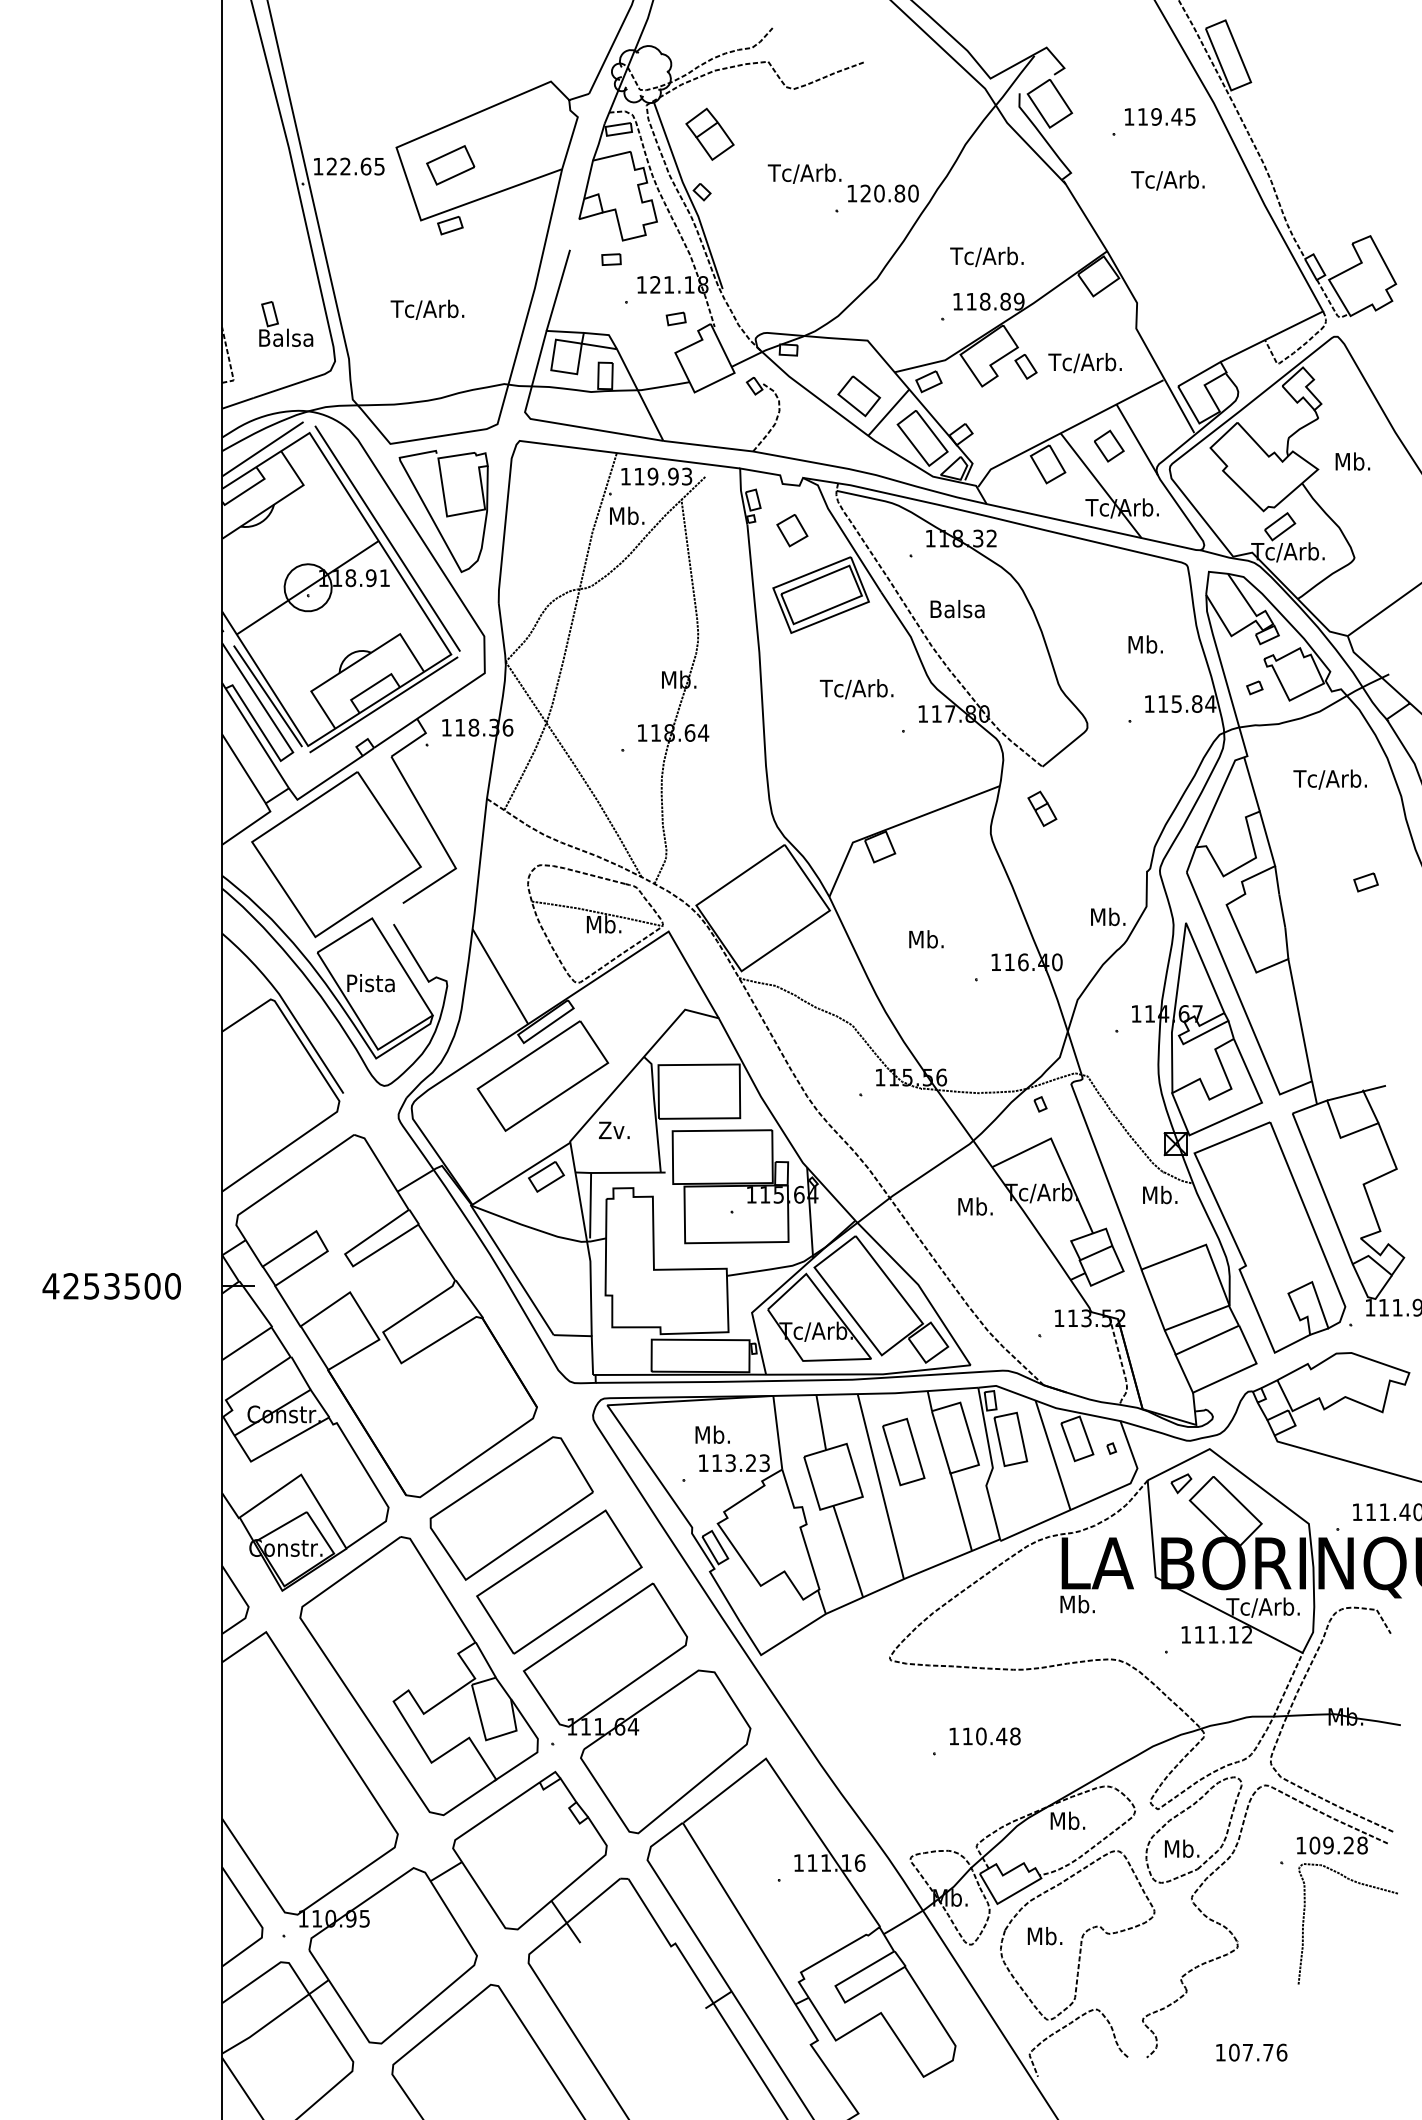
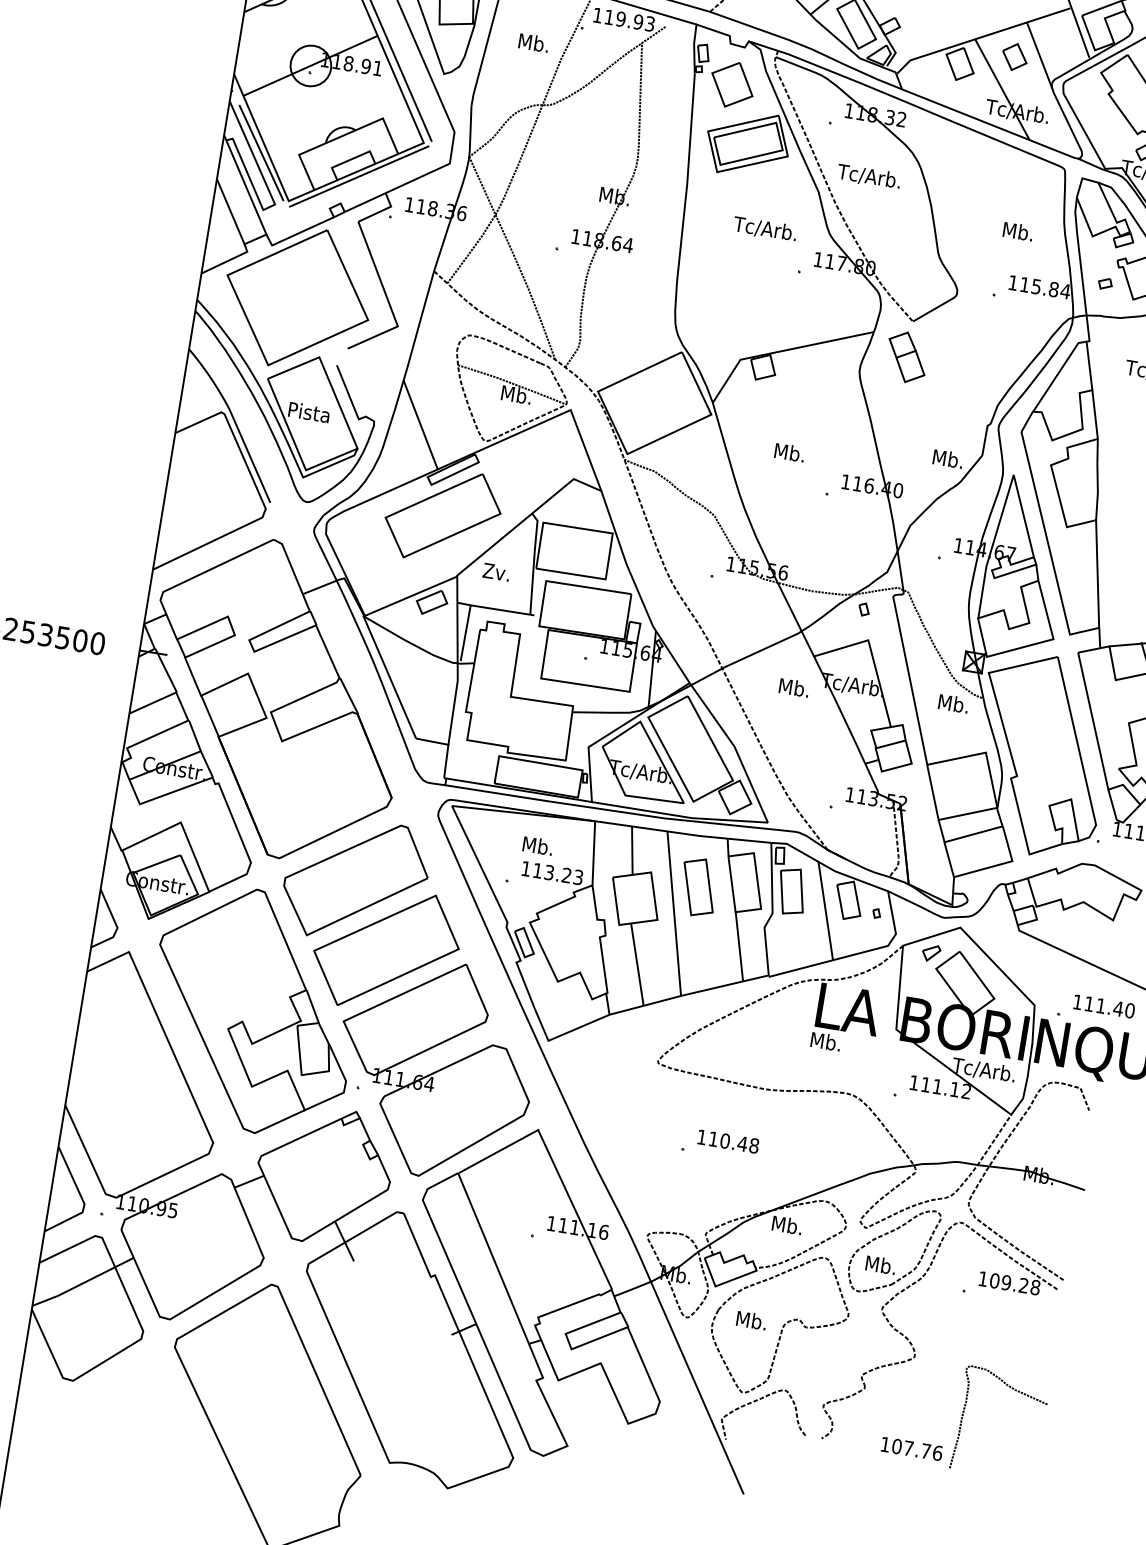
text: (627, 515) -> (534, 42), moved
part: (792, 530) -> (732, 84), size x1.67
text: (965, 609) -> (869, 176), Balsa -> Tc/Arb.
part: (1042, 808) -> (907, 357), size x1.67
curve: (1359, 1884) -> (1015, 1391), moved

